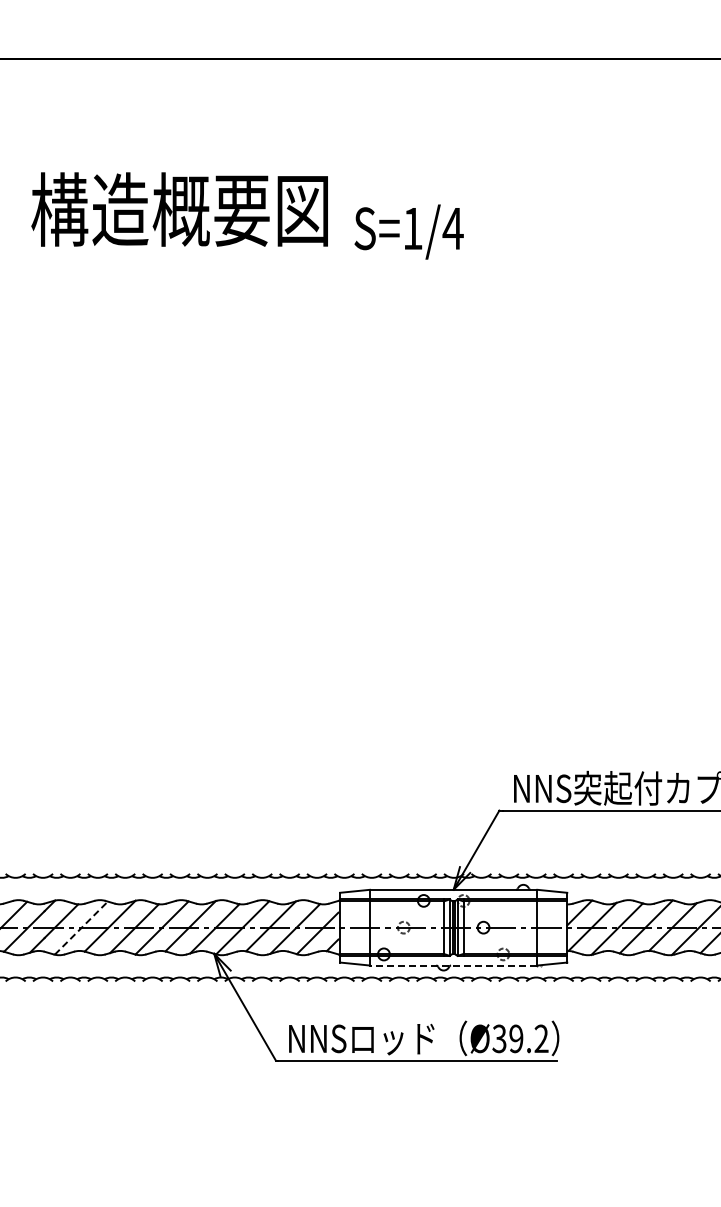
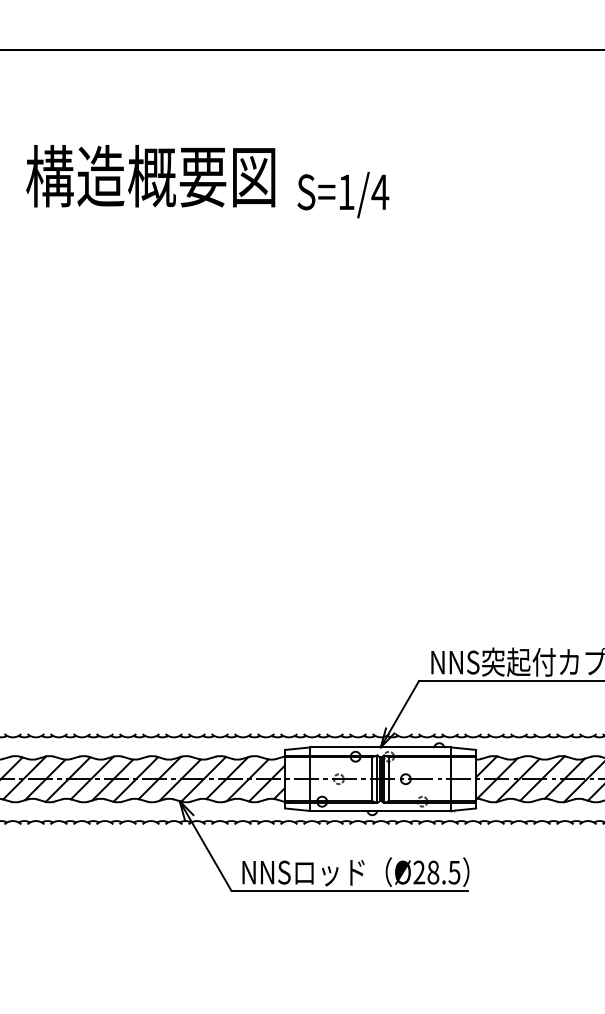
line: (81, 928) -> (68, 779), dashed -> solid
line: (453, 965) -> (380, 810), dashed -> solid
text: (520, 1038) -> (436, 872), Ø39.2 -> Ø28.5

